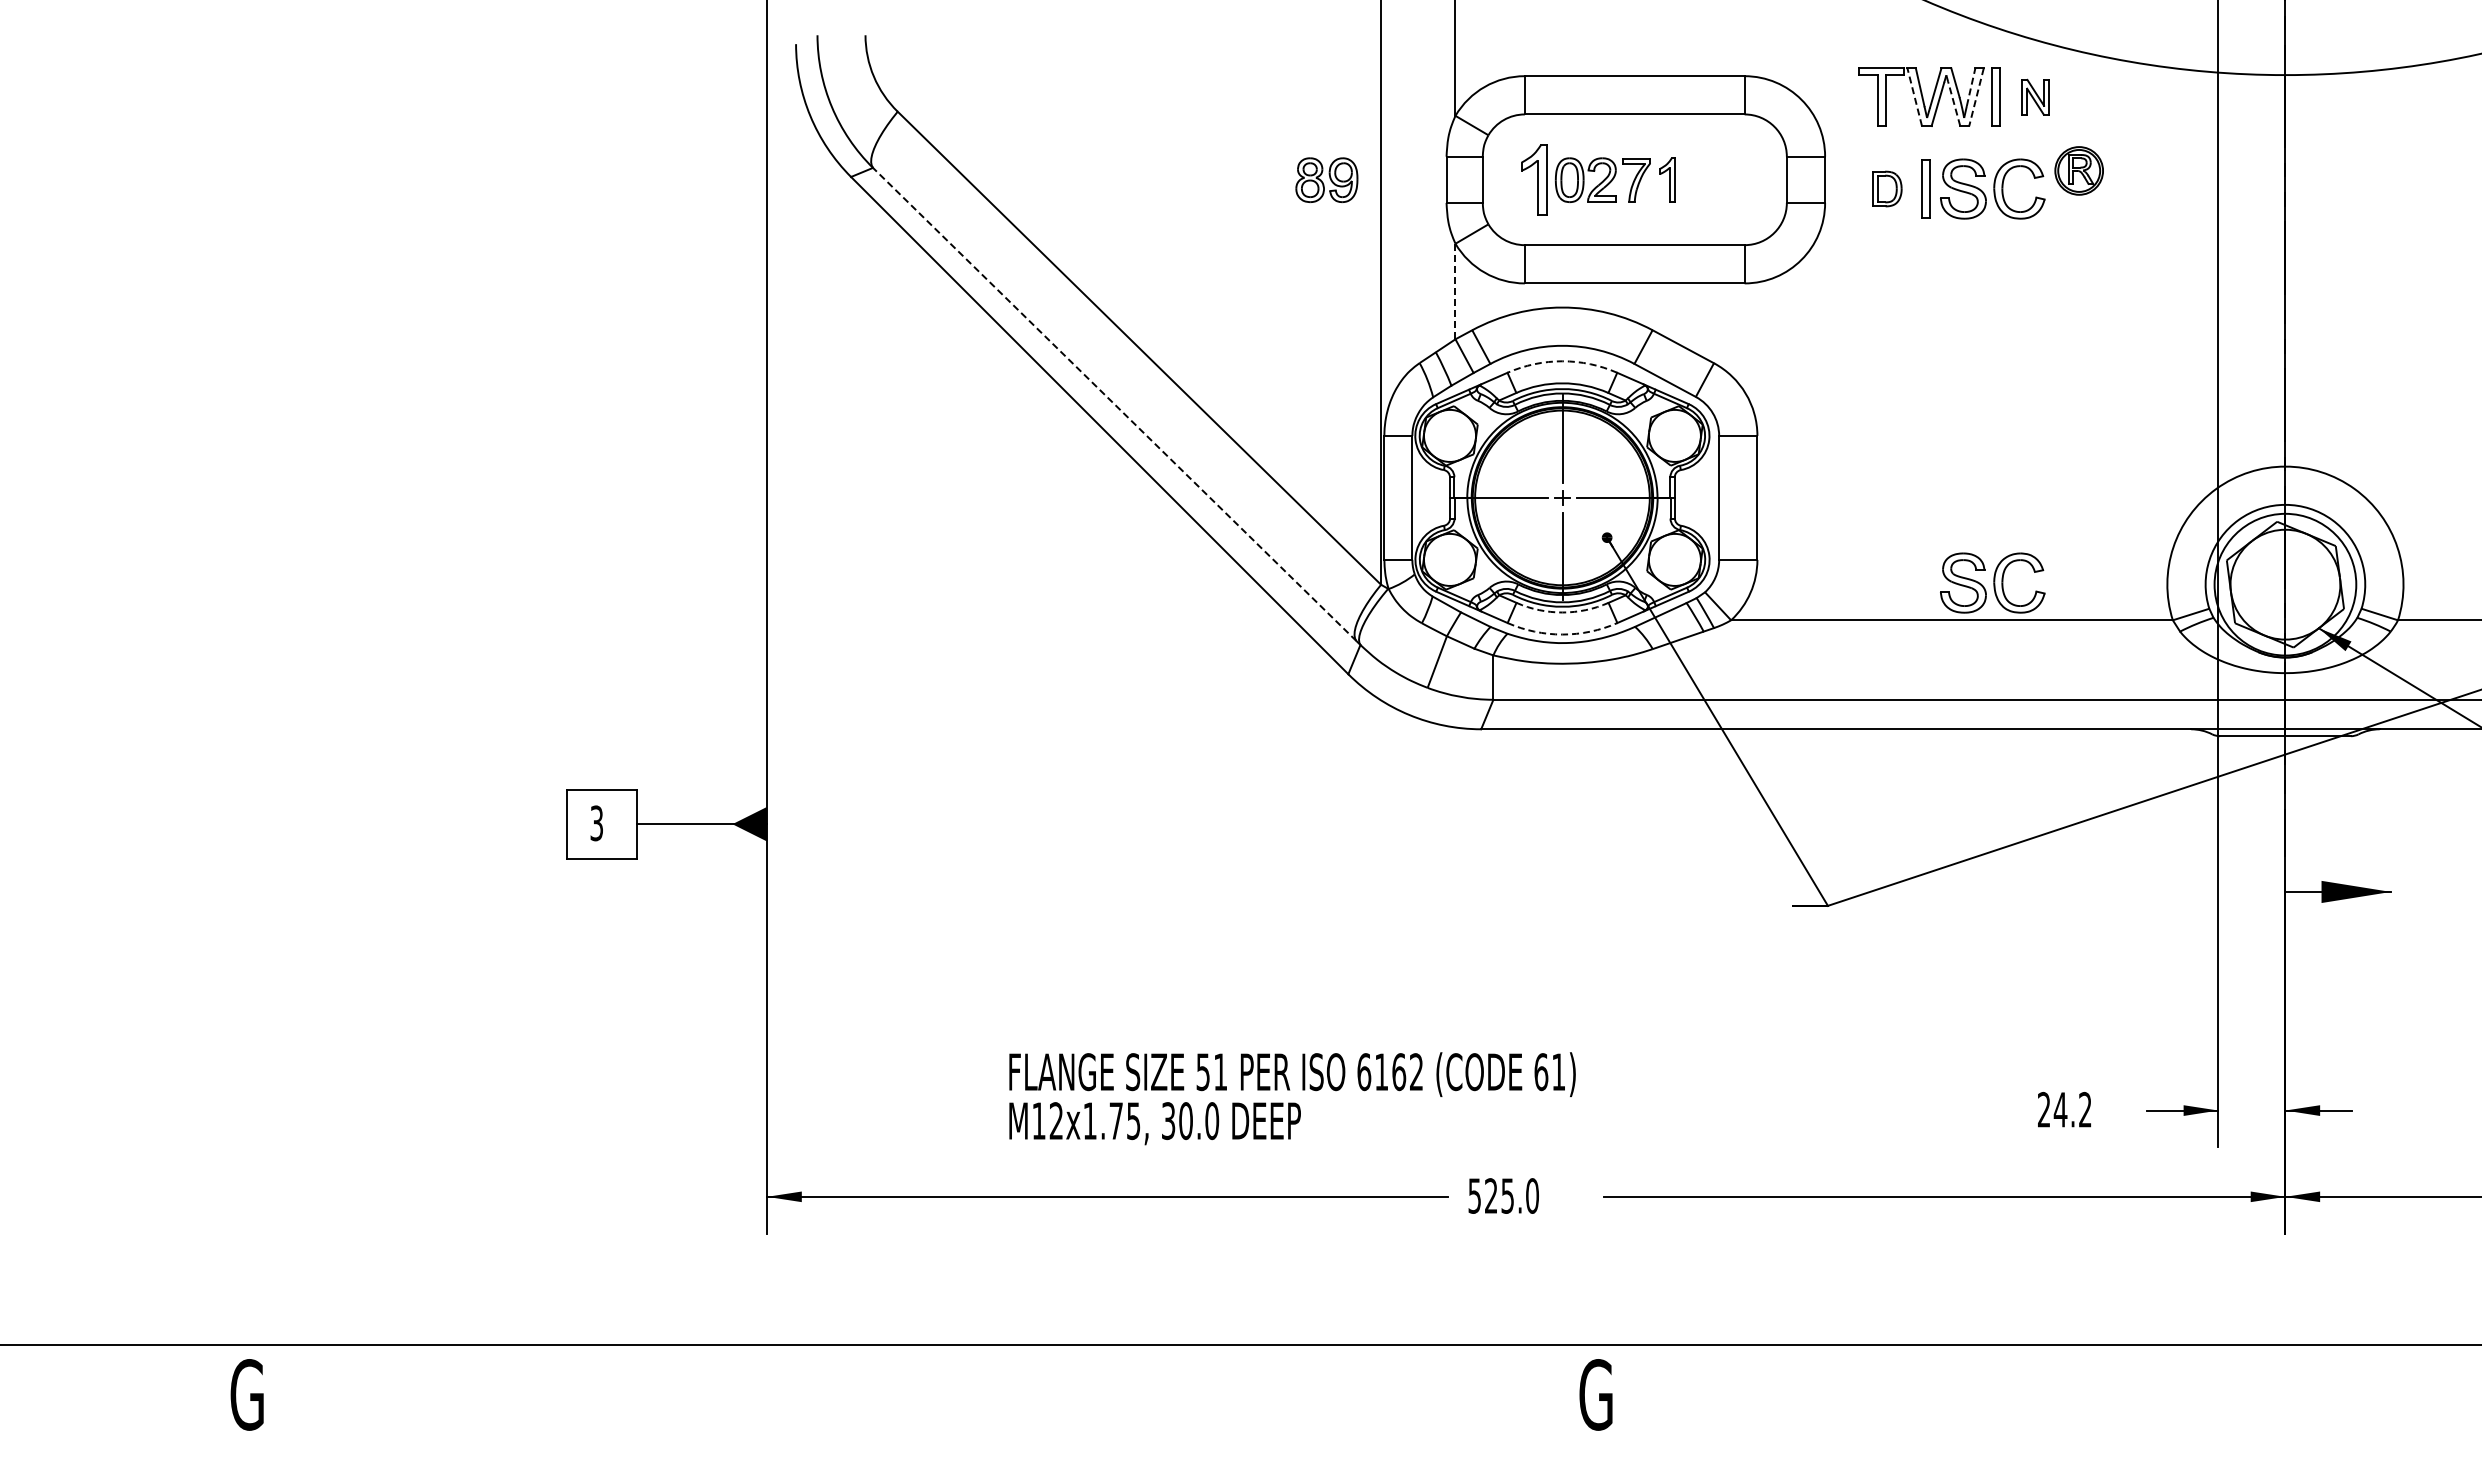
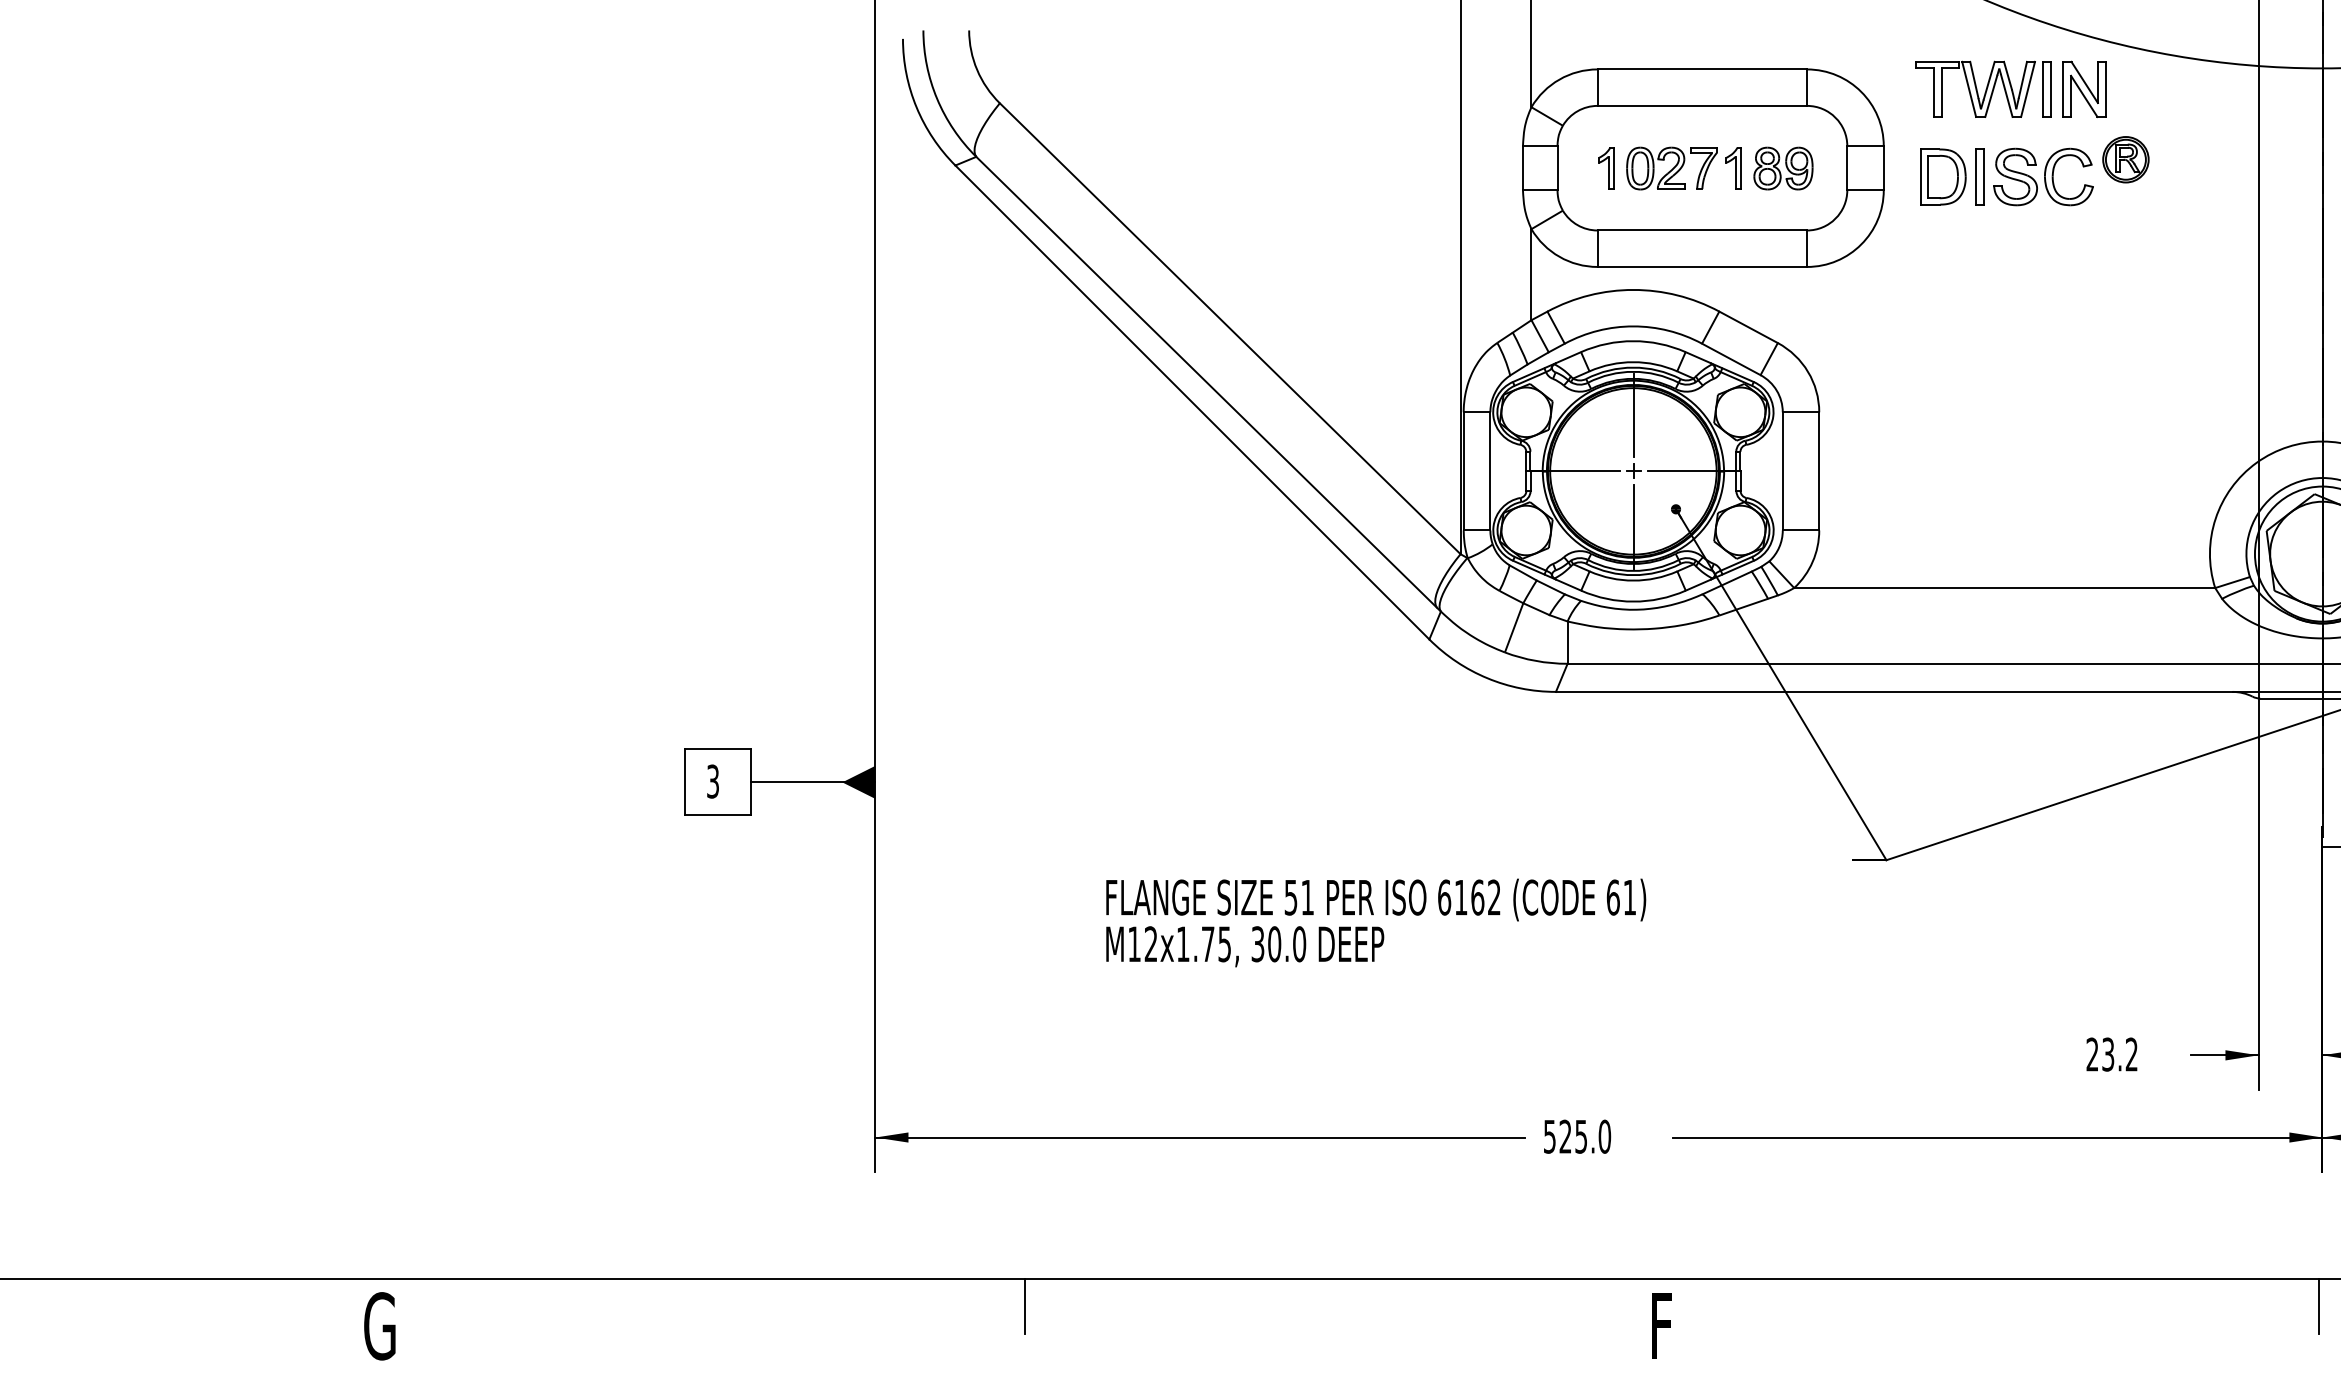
line: (1971, 86) -> (2023, 79), dashed -> solid
line: (1914, 97) -> (1968, 89), dashed -> solid
line: (1976, 97) -> (2028, 89), dashed -> solid
part: (2035, 97) -> (2084, 89), size x1.67
line: (1954, 103) -> (2007, 95), dashed -> solid
part: (1326, 179) -> (1783, 167), moved
part: (1533, 179) -> (1605, 167), size x0.62
part: (1887, 188) -> (1943, 176), size x1.67
line: (1455, 291) -> (1531, 274), dashed -> solid
arc: (1562, 361) -> (1633, 341), dashed -> solid
line: (1114, 404) -> (1206, 382), dashed -> solid
part: (1992, 582) -> (2043, 552), removed
arc: (1562, 612) -> (1633, 580), dashed -> solid
arc: (1562, 634) -> (1633, 601), dashed -> solid
text: (1292, 1098) -> (1376, 922), moved
text: (2060, 1109) -> (2108, 1054), 24.2 -> 23.2
line: (924, 1374) -> (1025, 1306), added
line: (2281, 1374) -> (2318, 1306), added
text: (1595, 1394) -> (1664, 1325), G -> F

